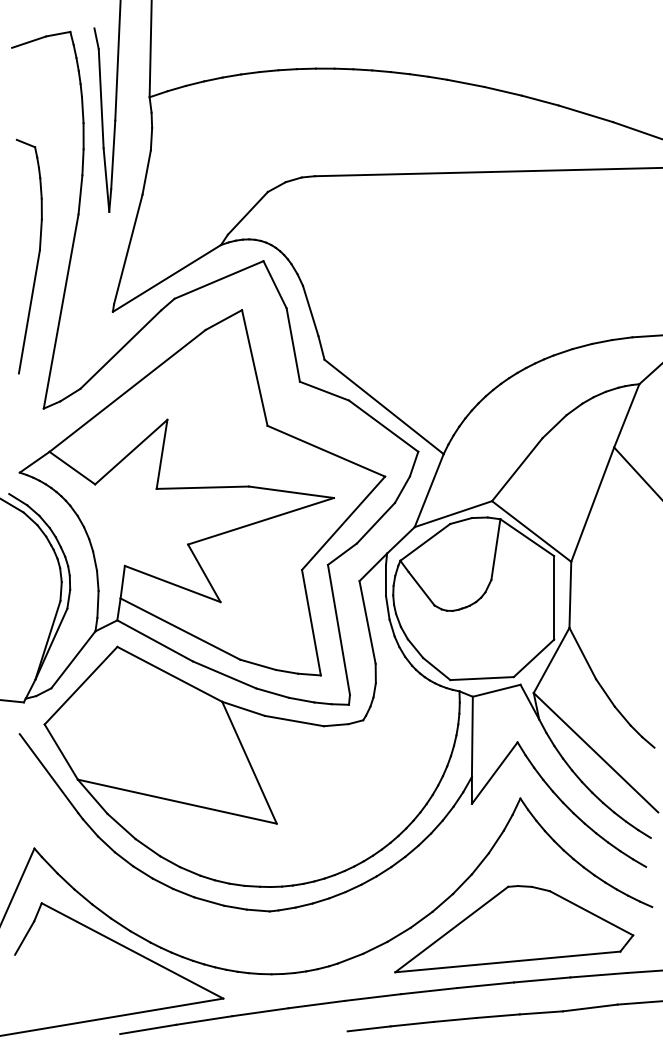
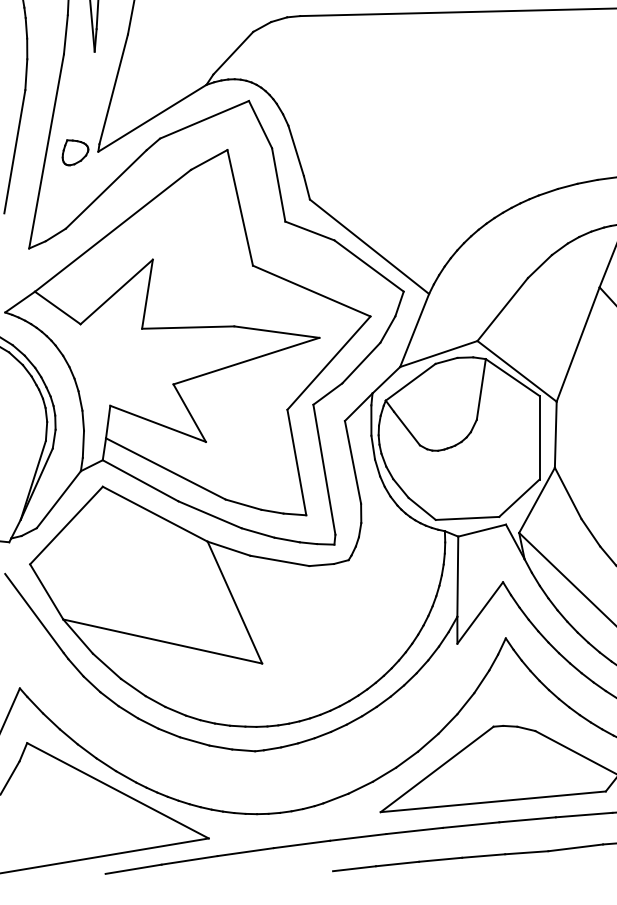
part: (89, 312) -> (74, 152), added

